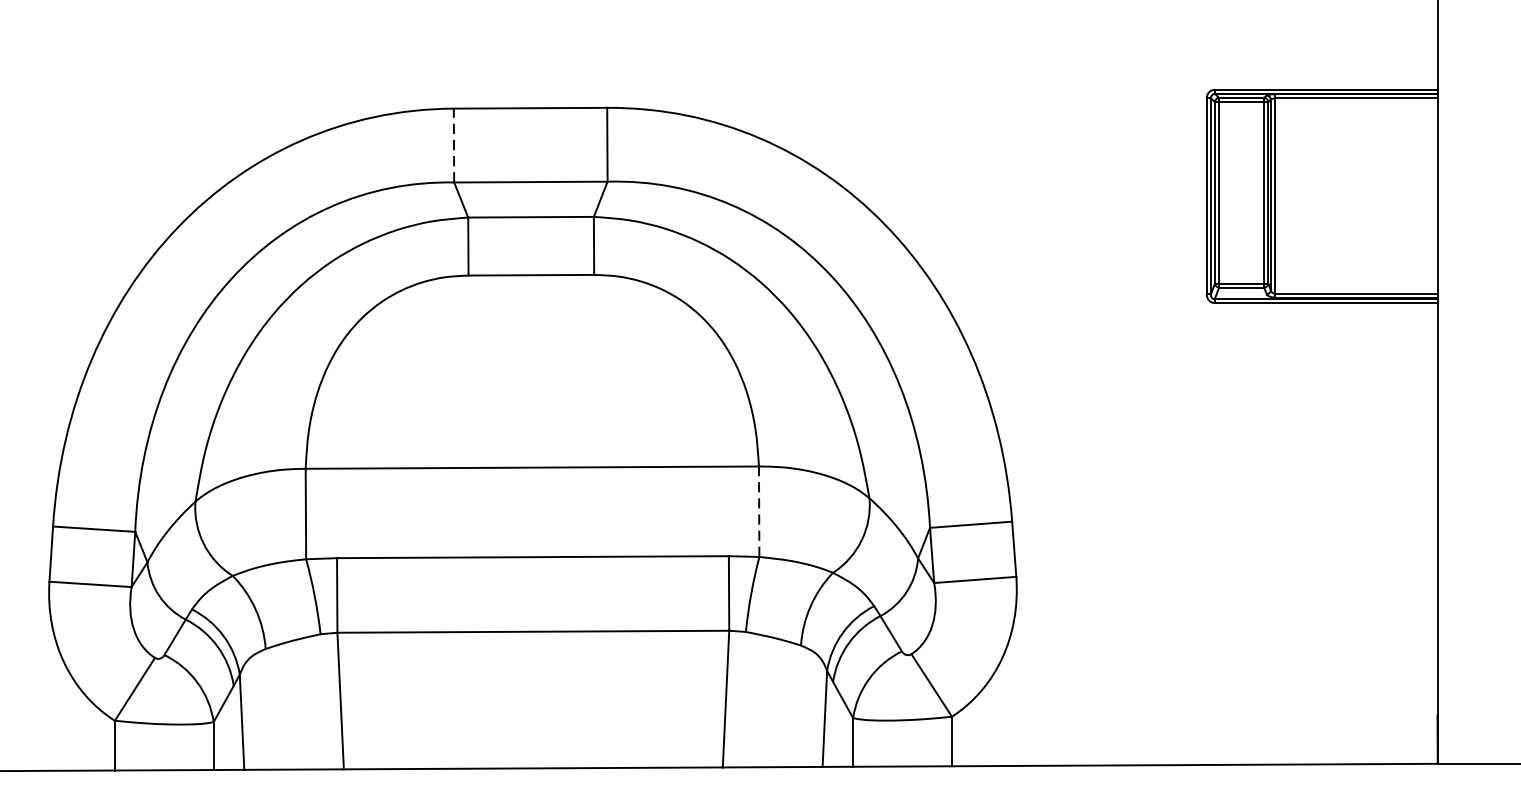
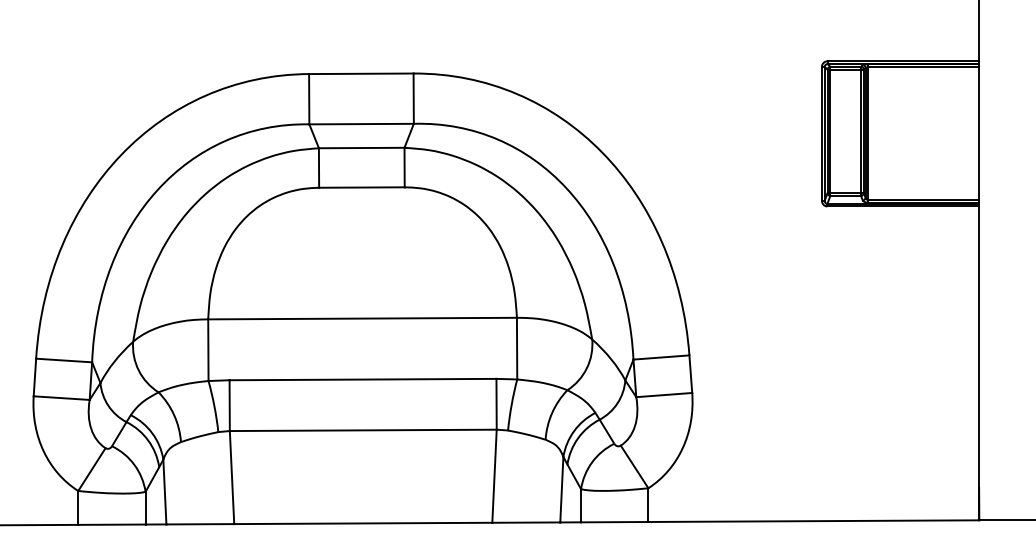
line: (454, 144) -> (309, 98), dashed -> solid
line: (759, 511) -> (517, 348), dashed -> solid

